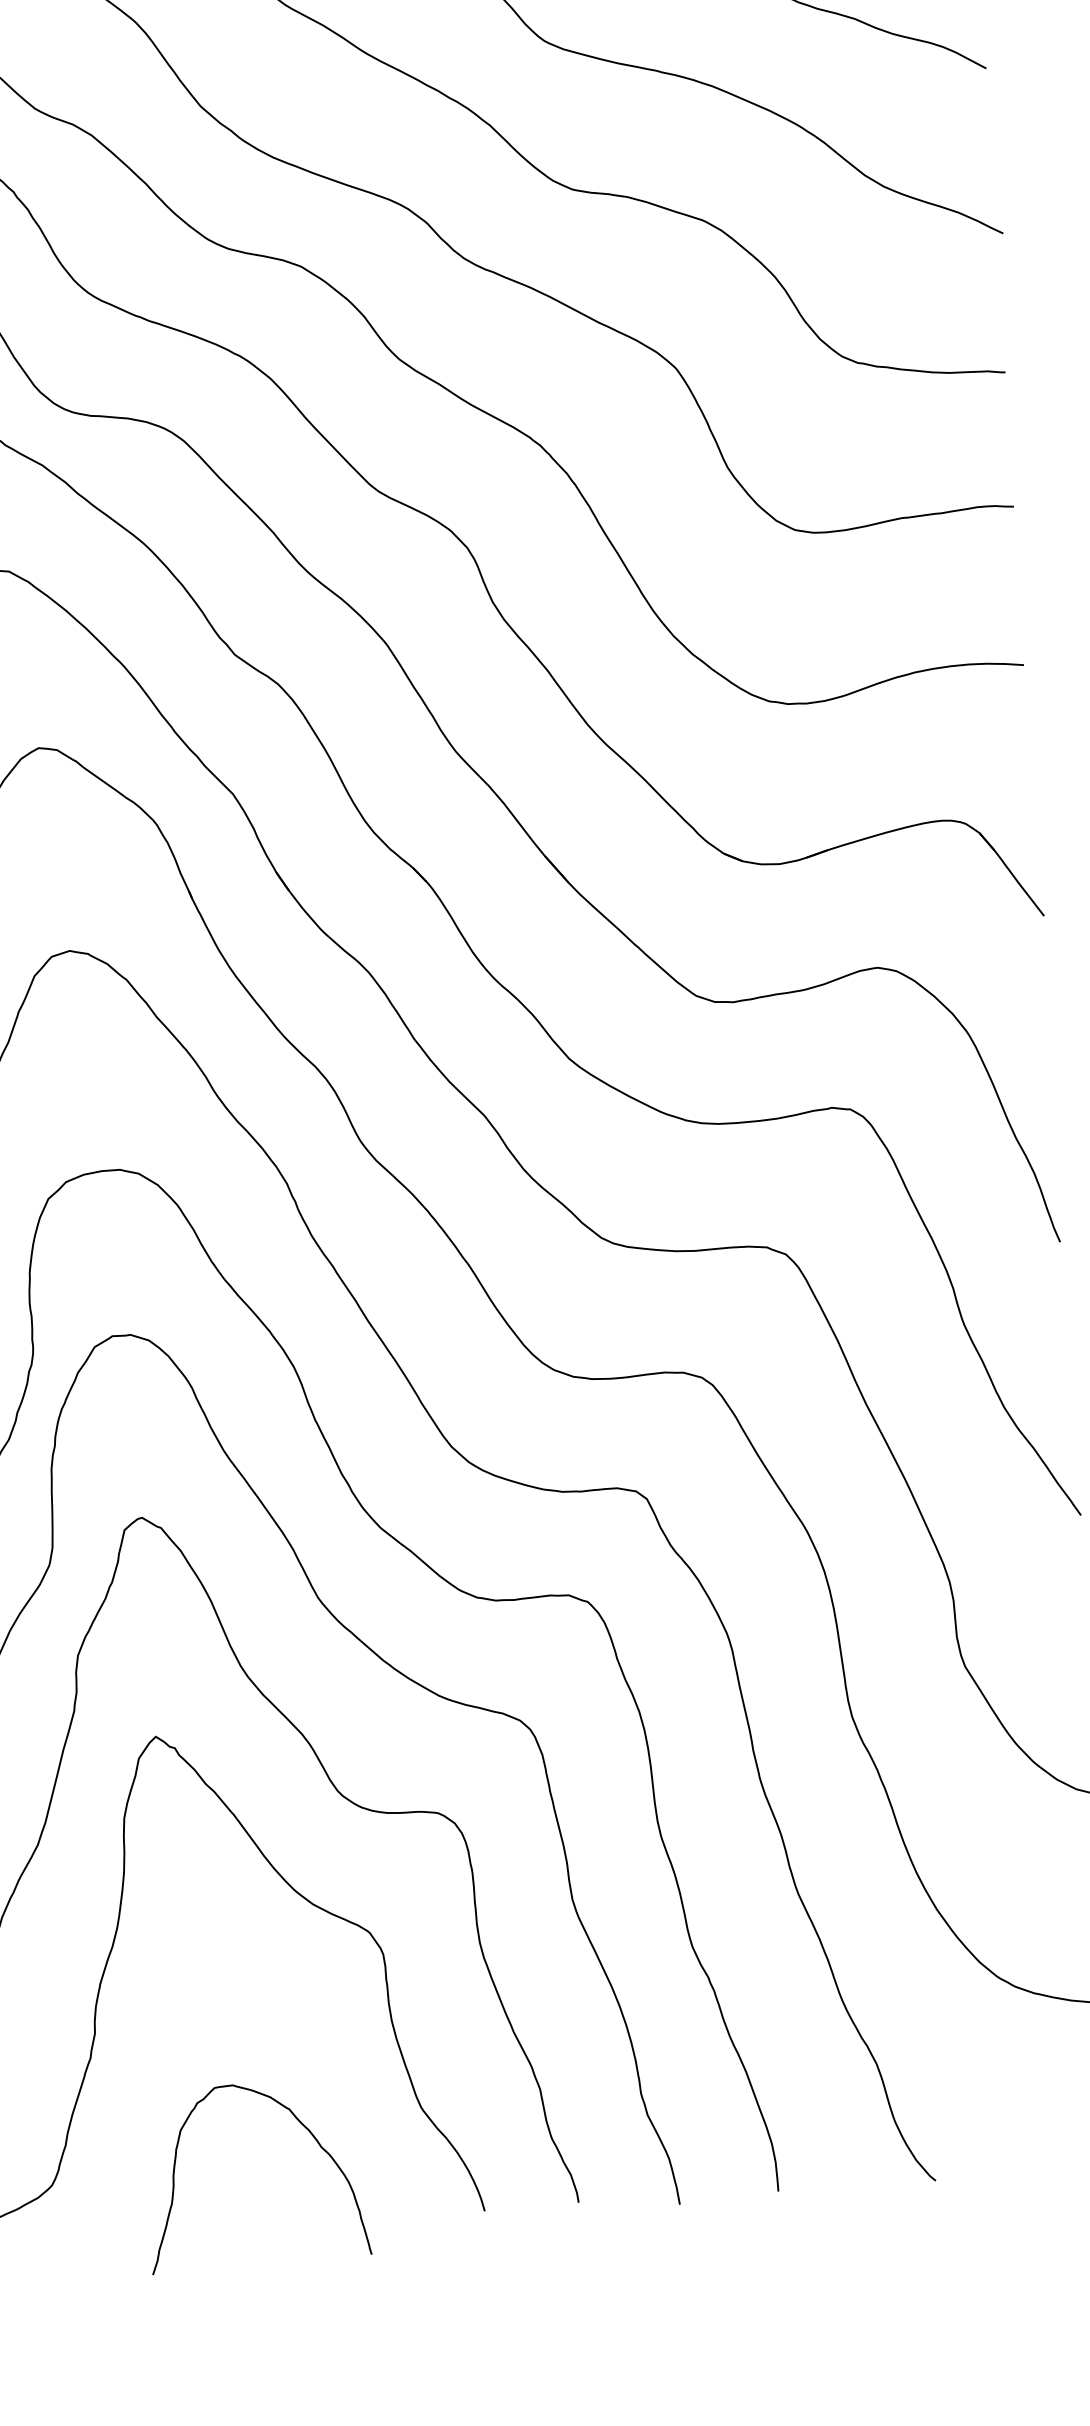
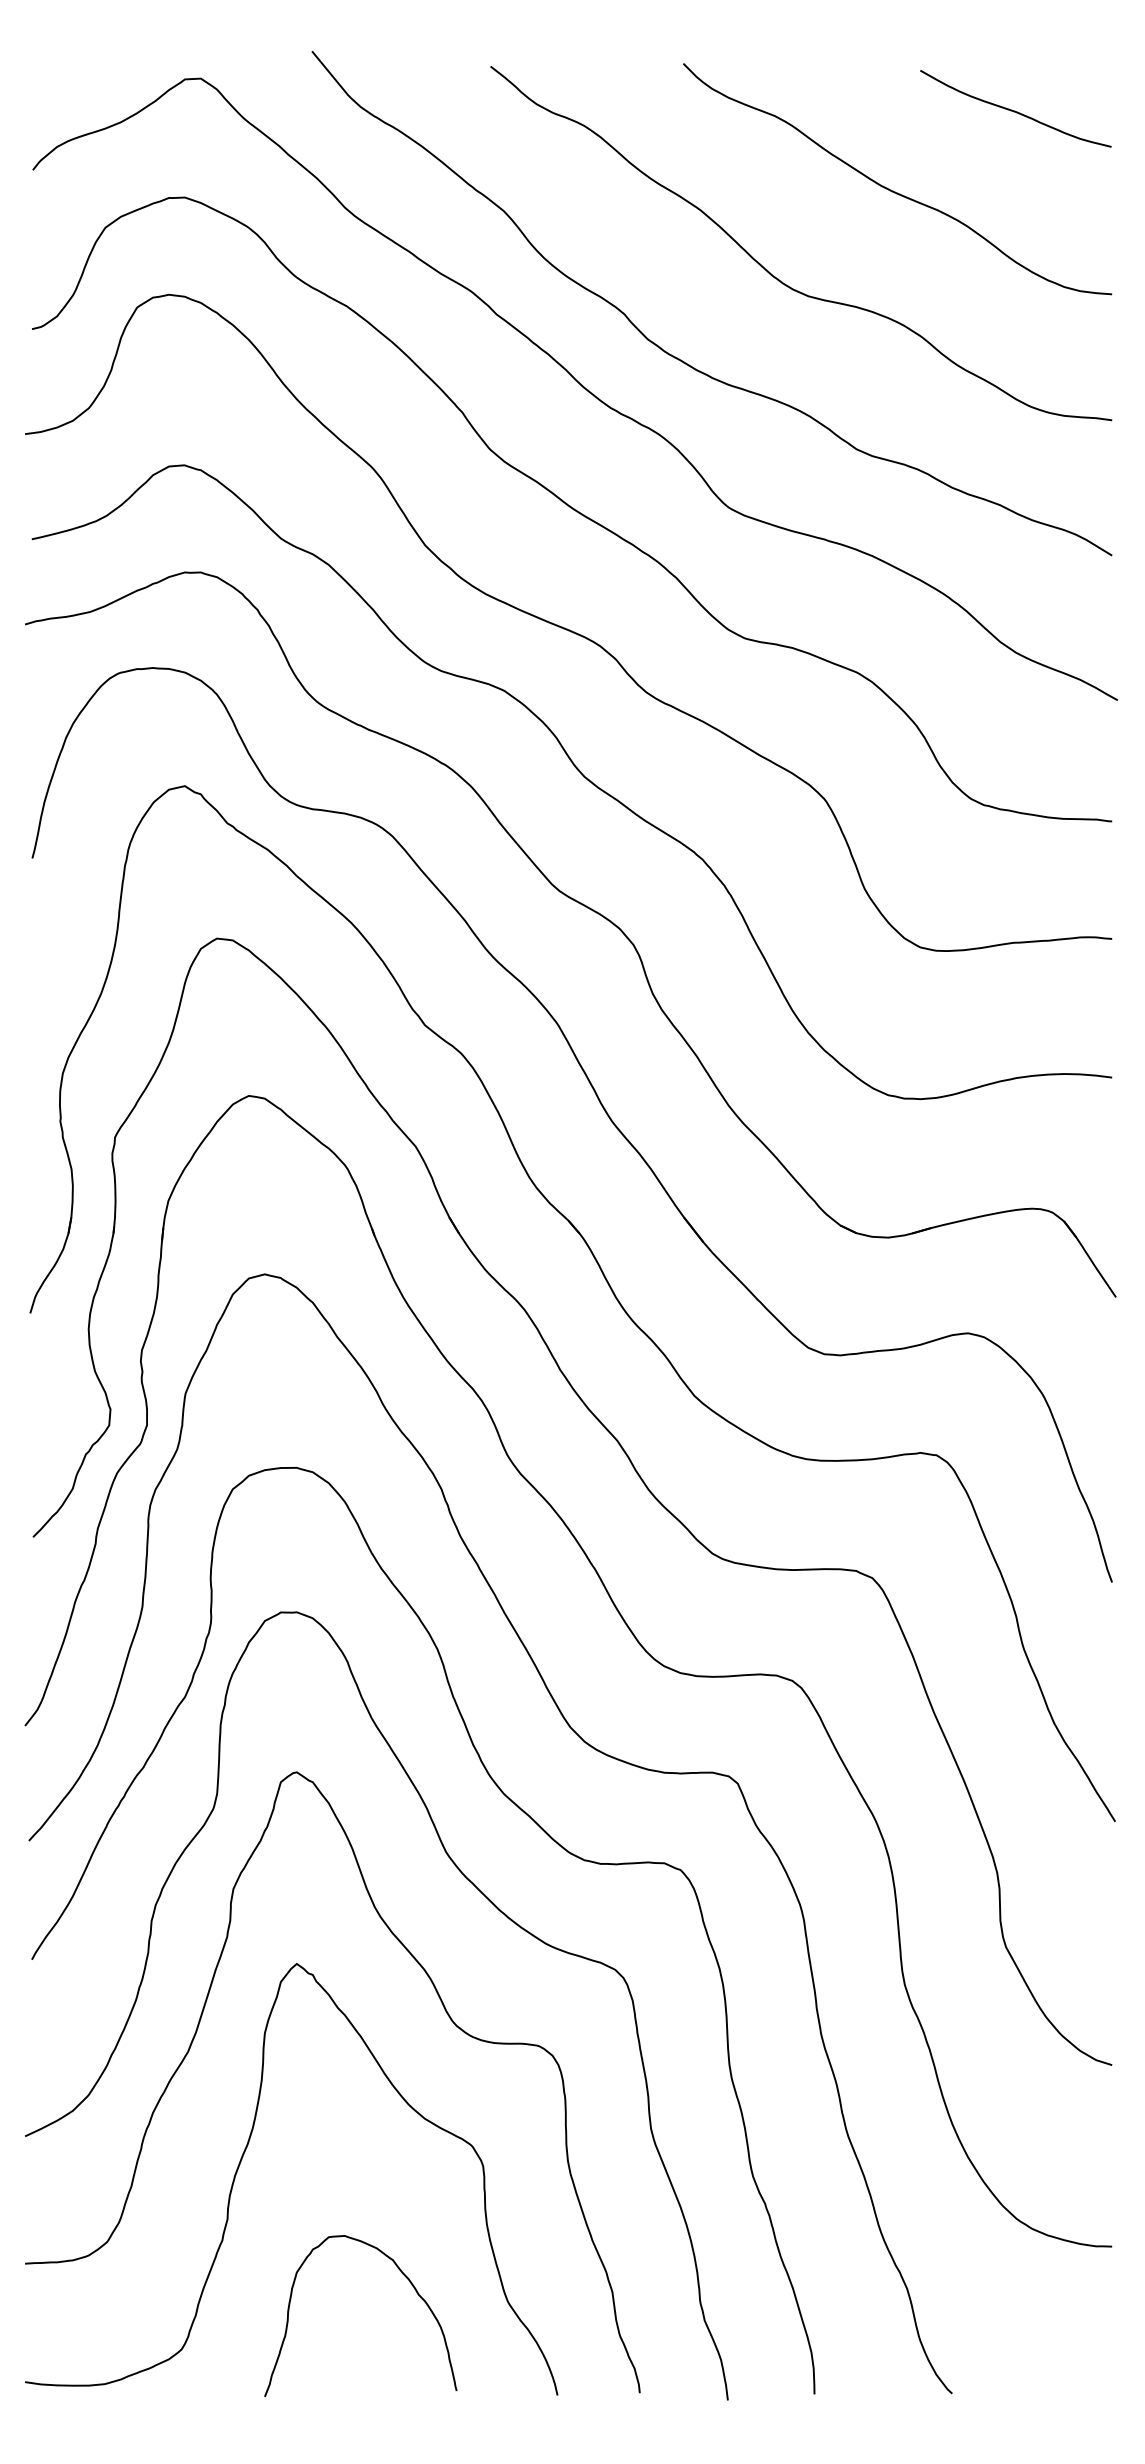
curve: (300, 2124) -> (401, 2273), moved

